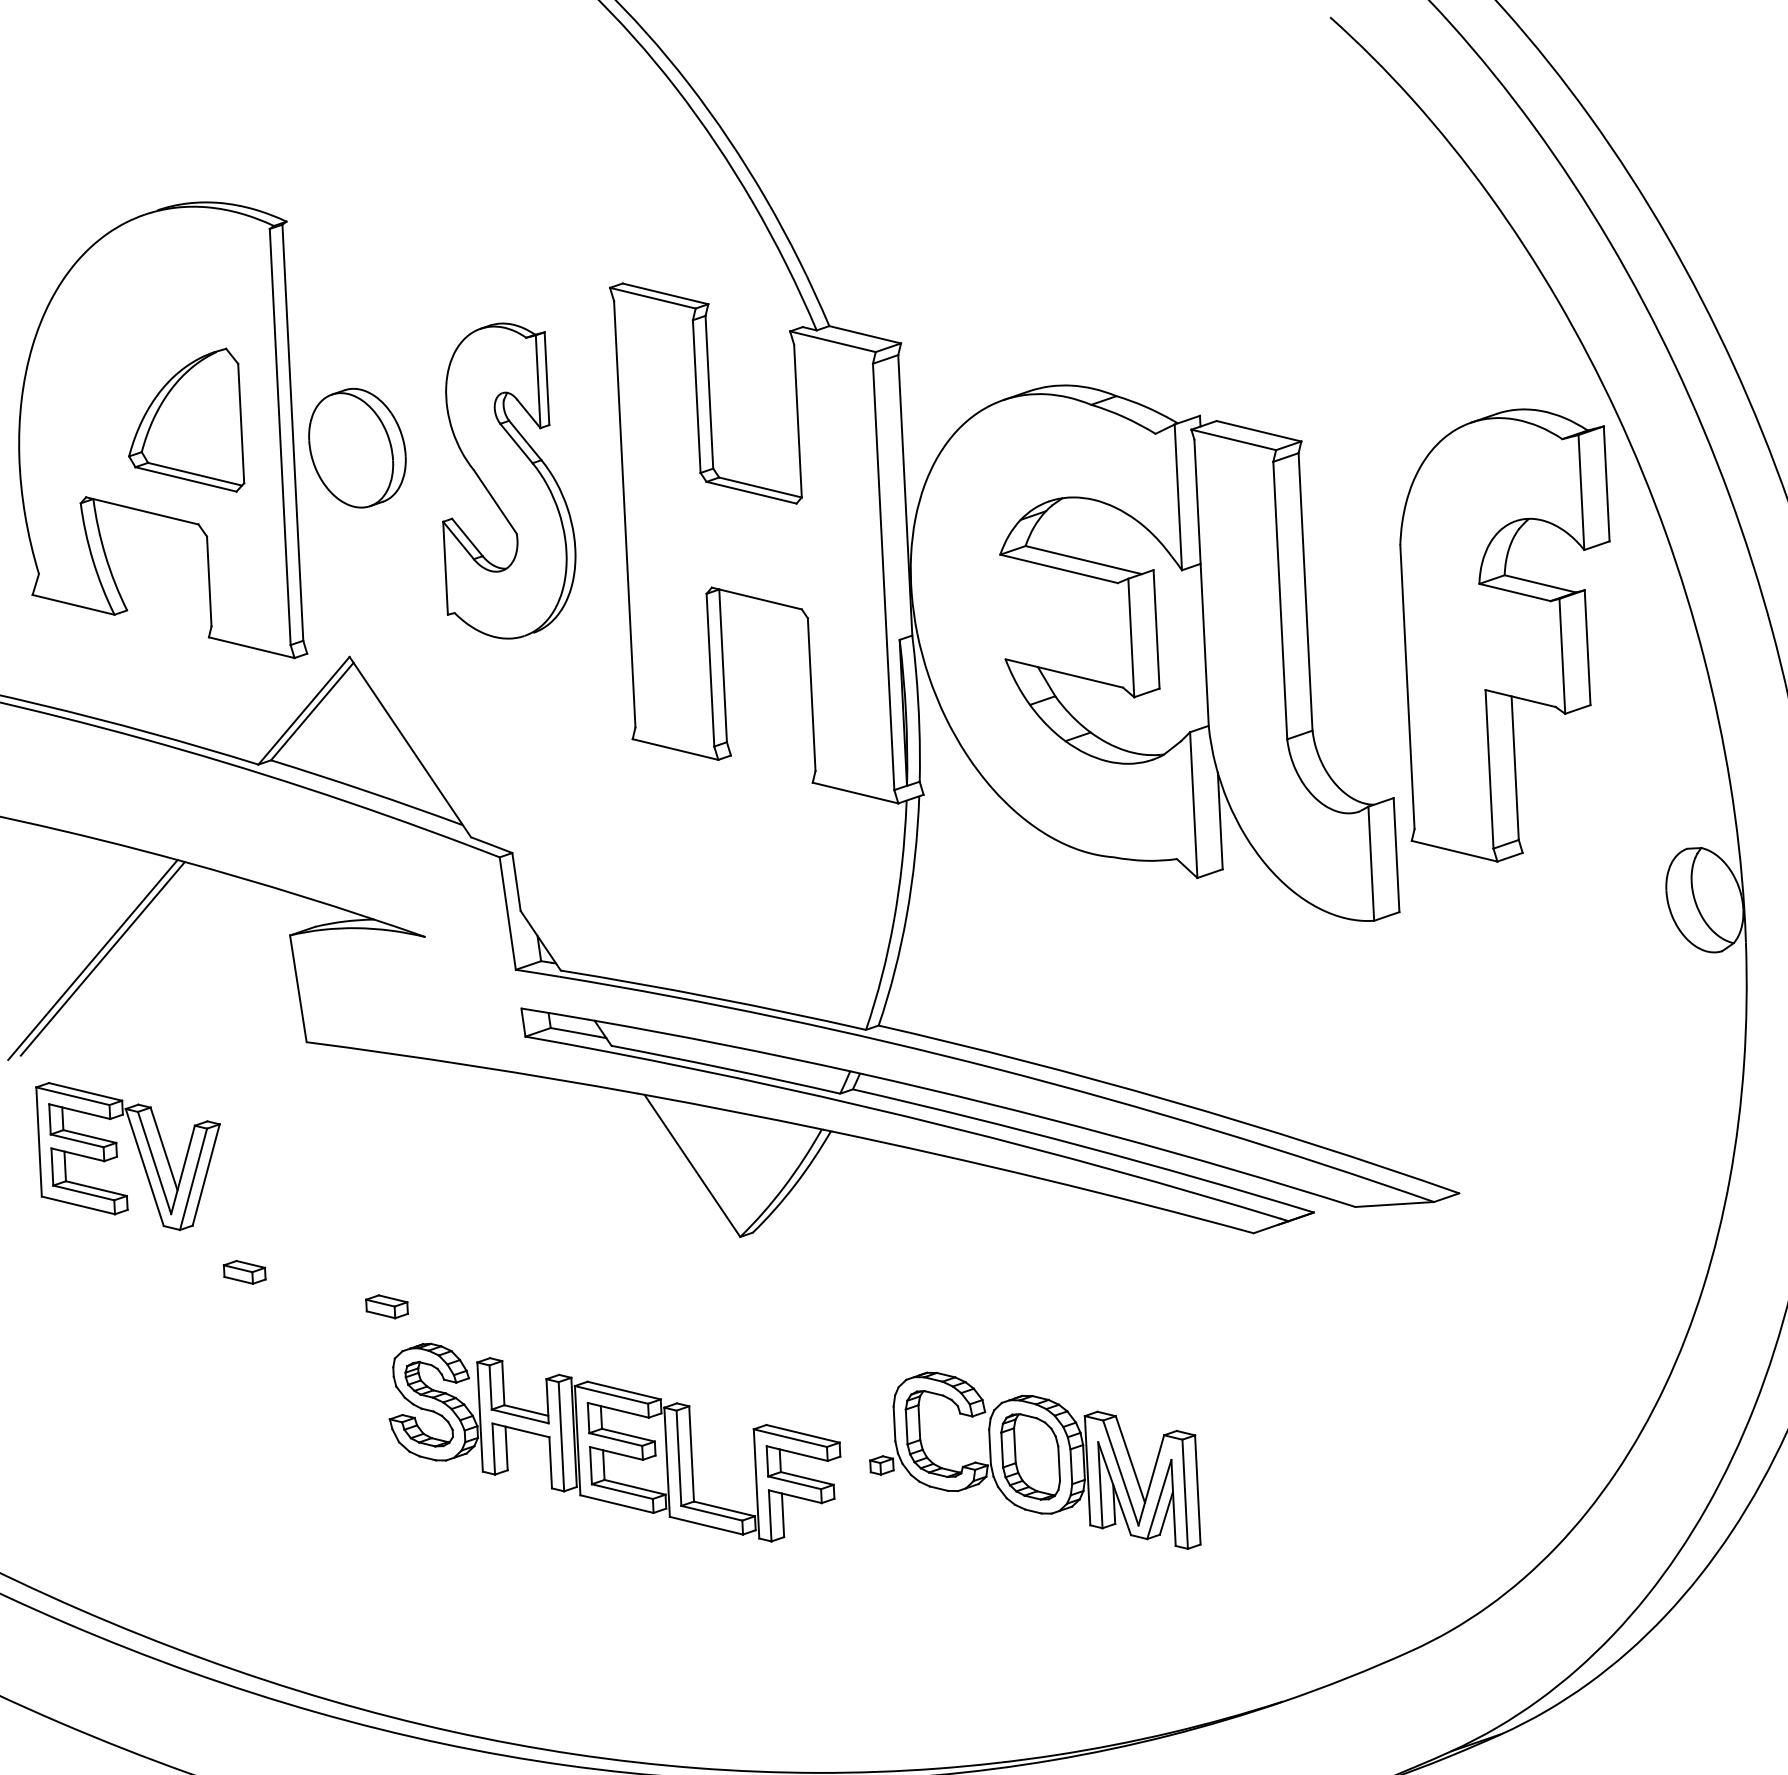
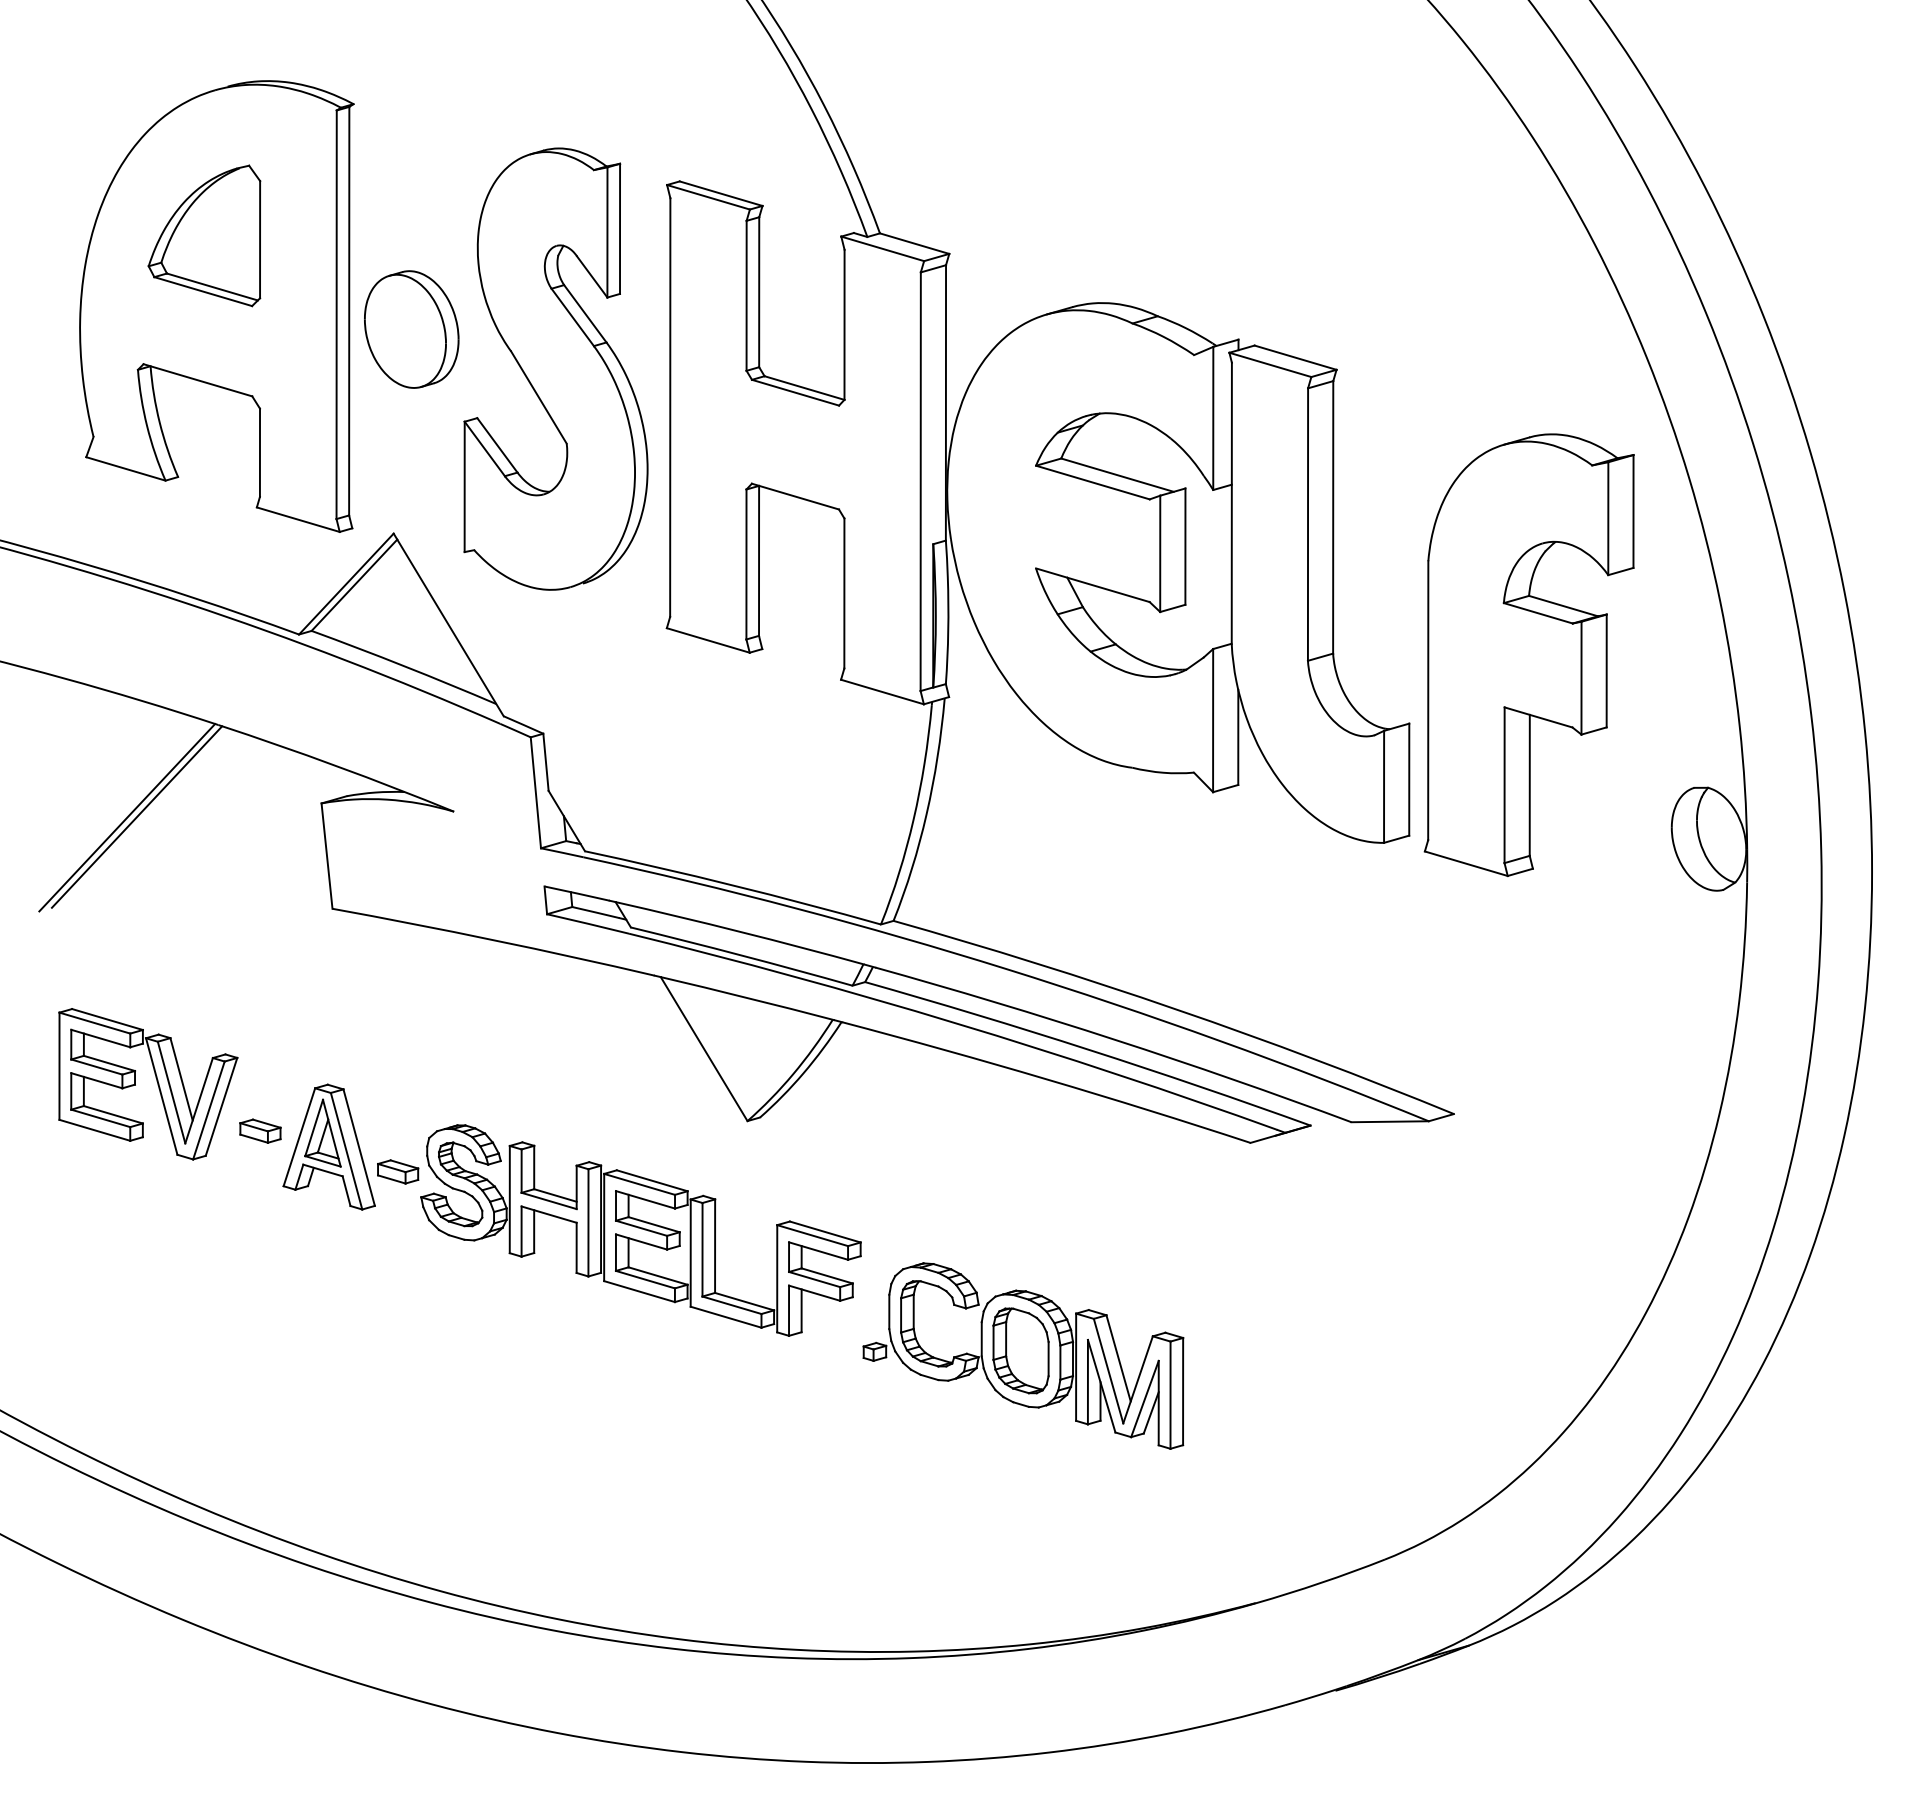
part: (184, 422) -> (204, 235), moved
part: (505, 480) -> (555, 368), size x1.43
part: (1507, 635) -> (1528, 655), moved
part: (138, 1152) -> (156, 1081), moved
part: (314, 1284) -> (328, 1146), added
part: (614, 1441) -> (640, 1230), moved

